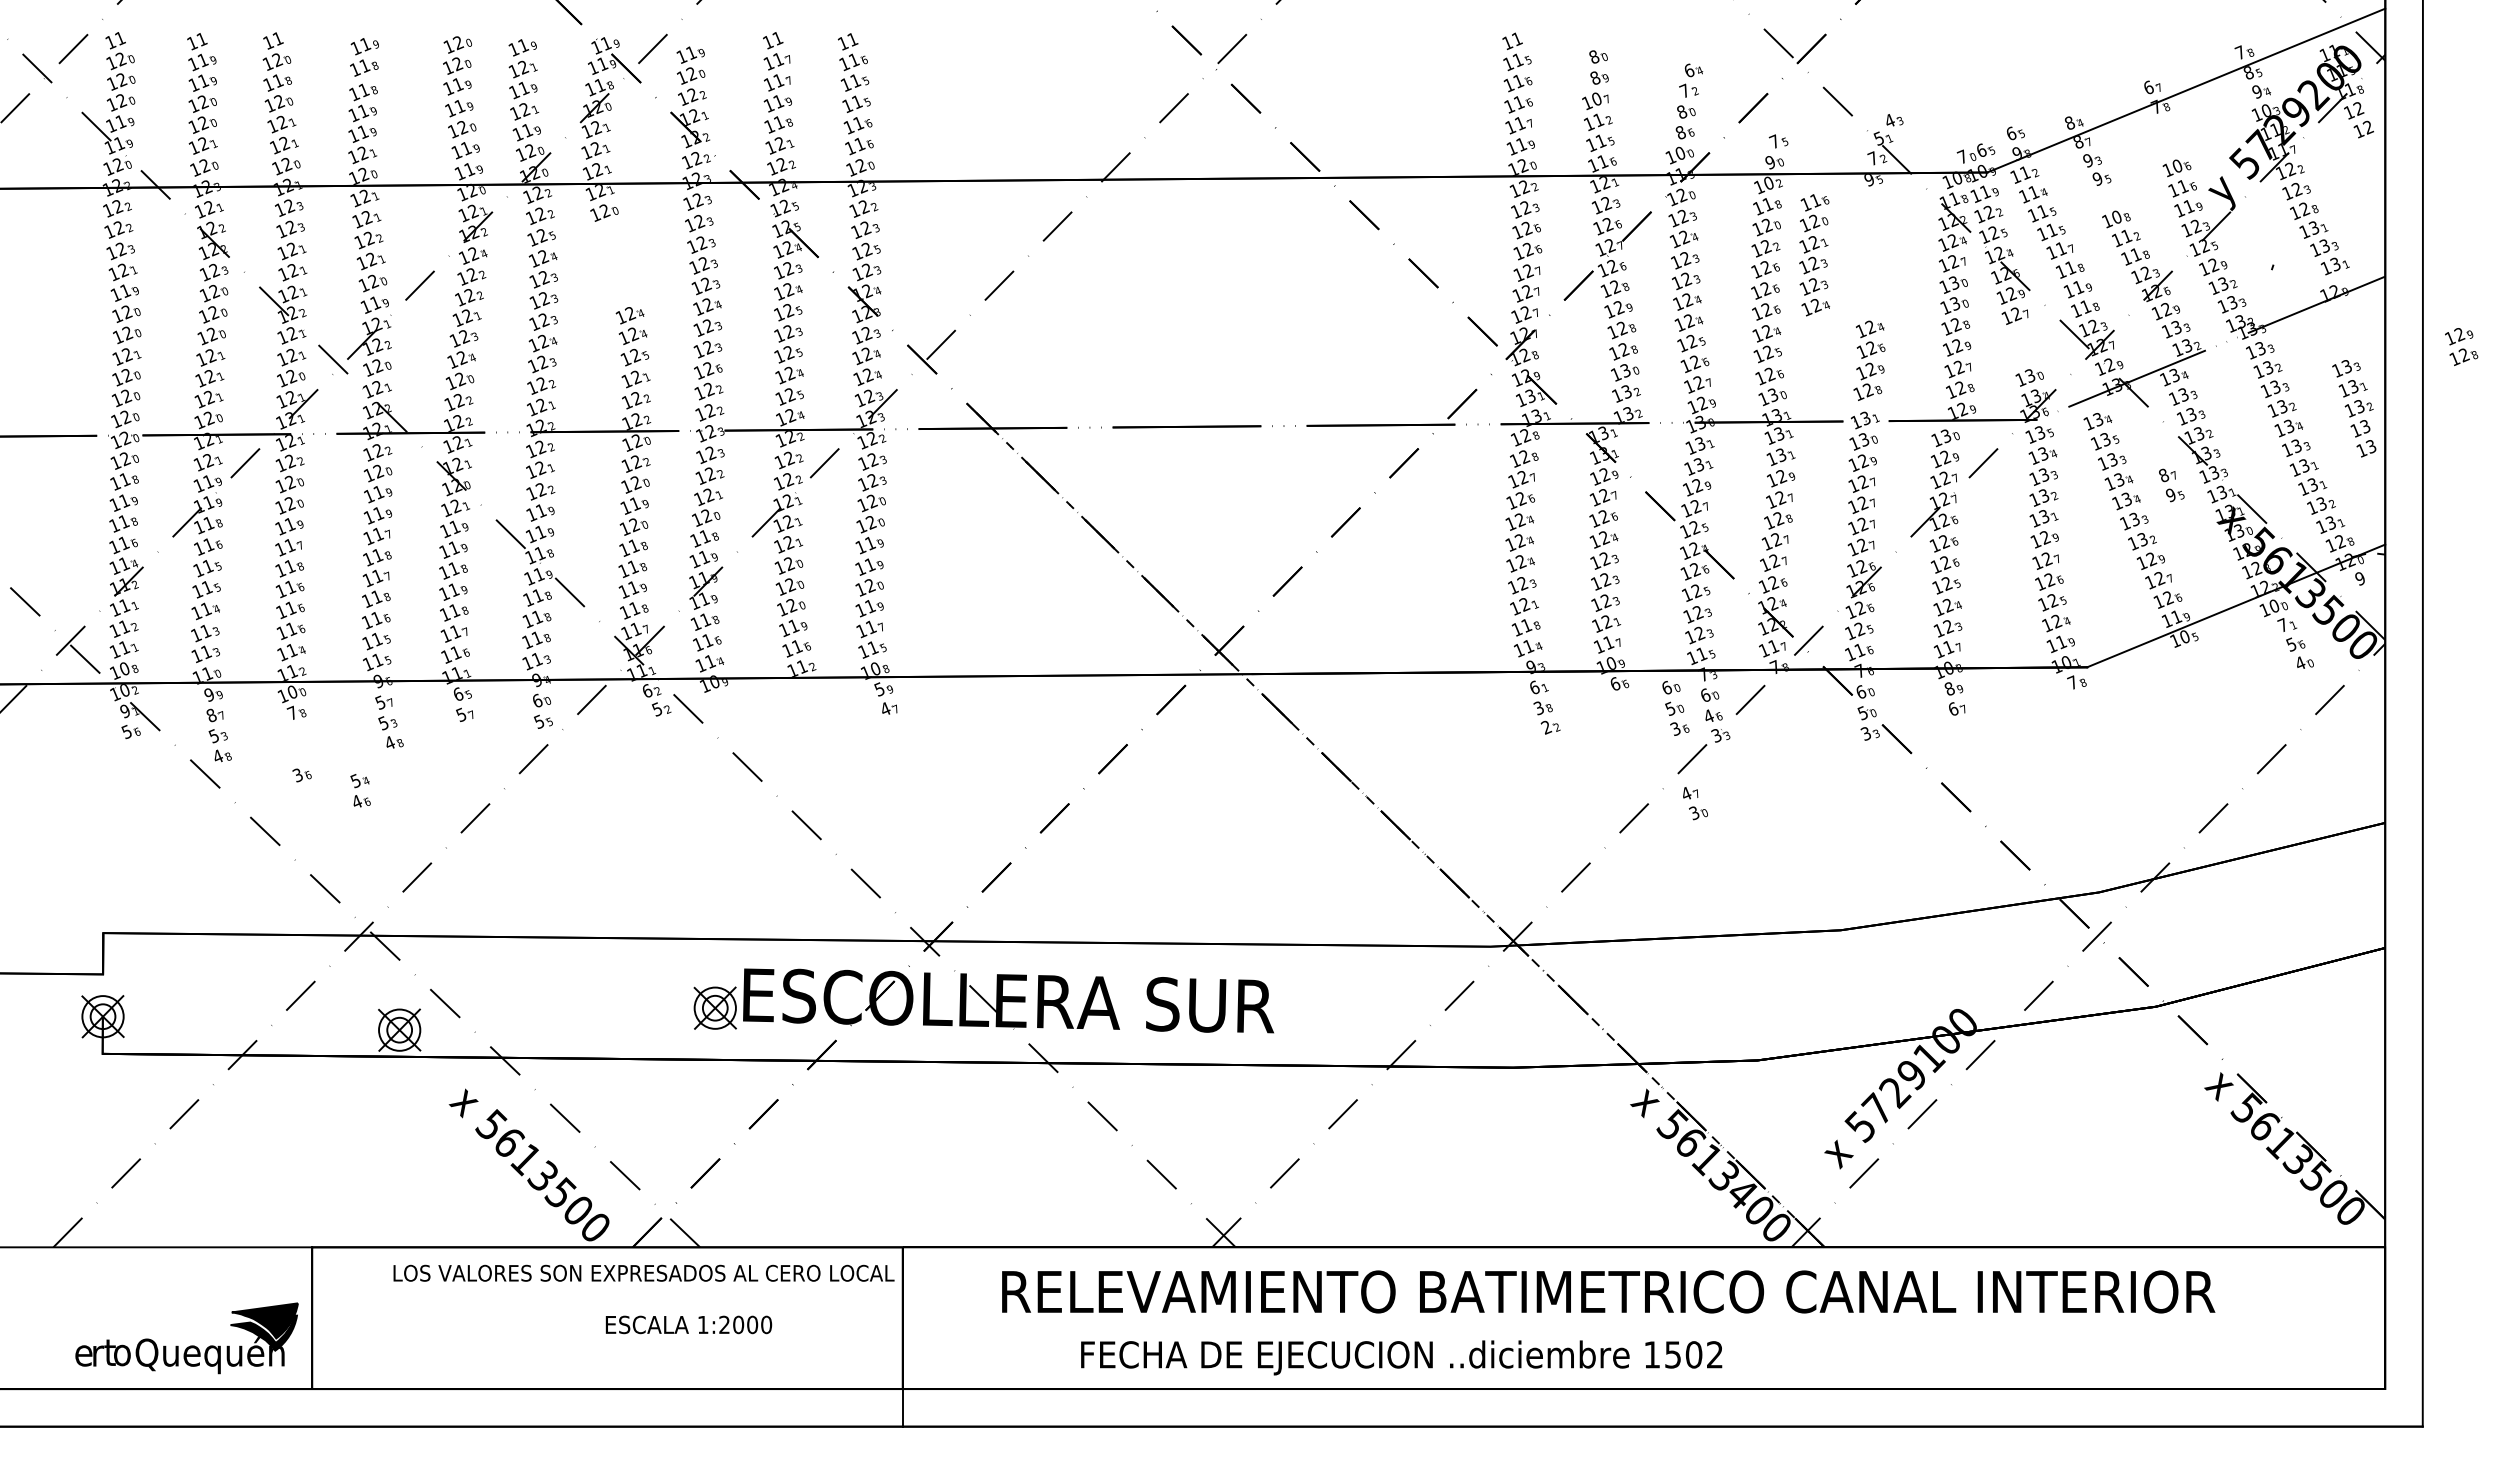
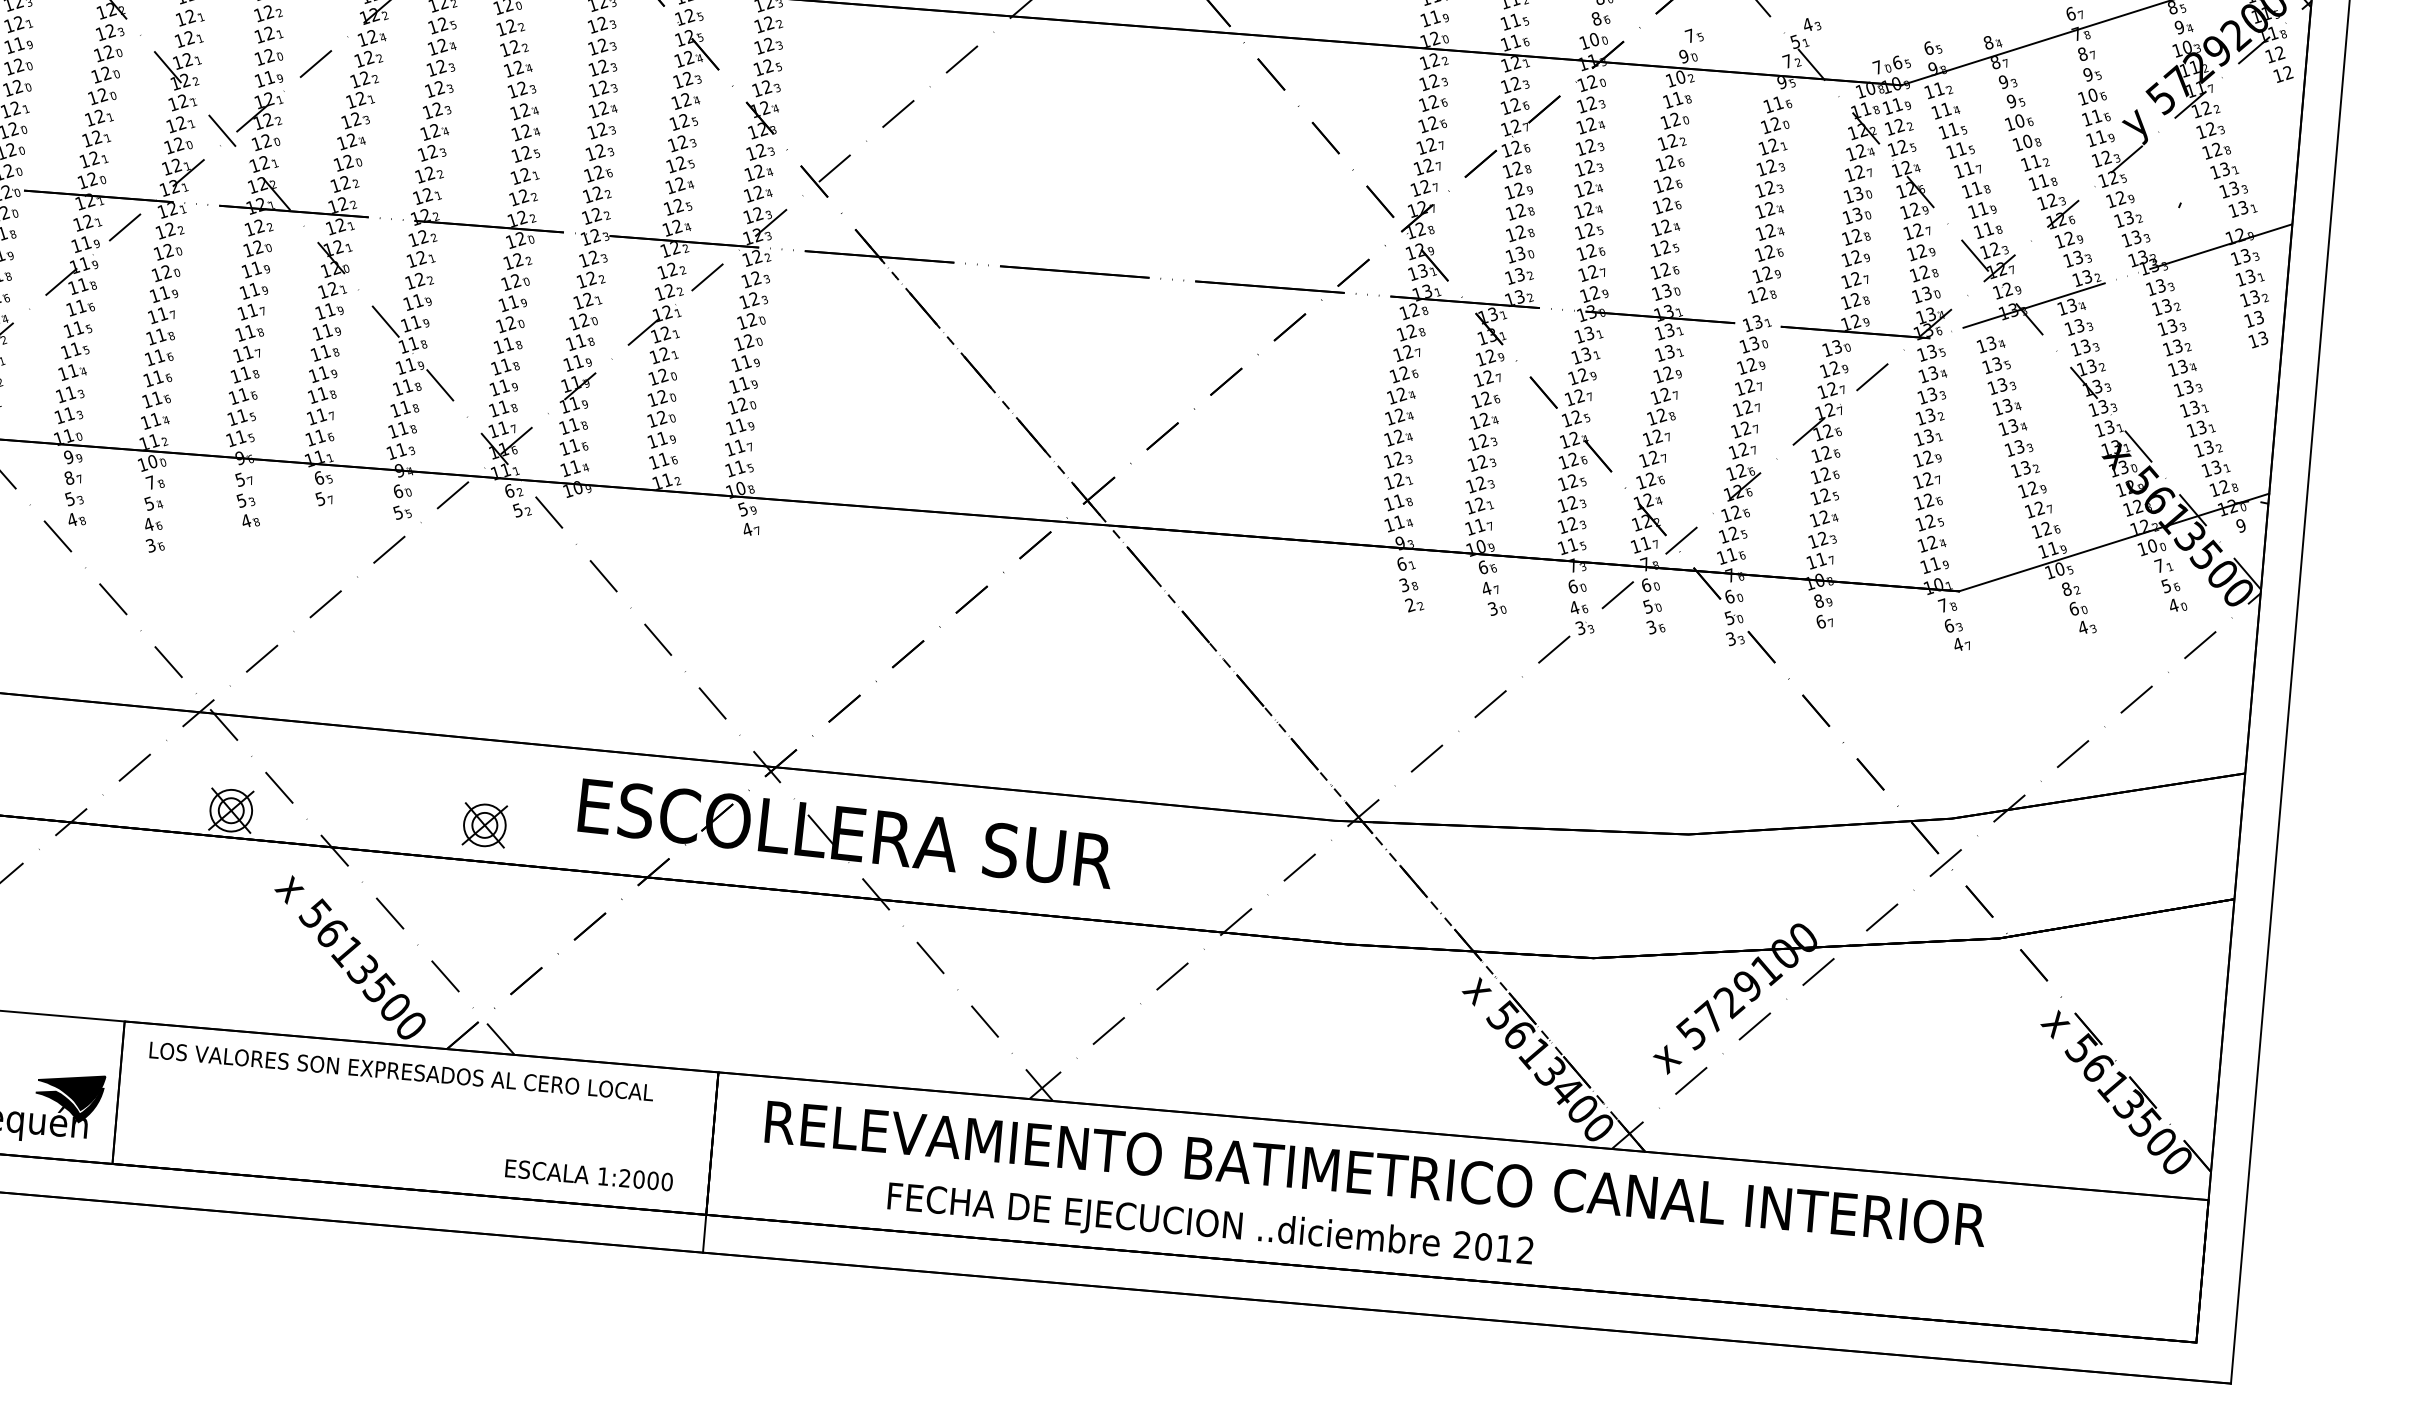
part: (2106, 199) -> (2018, 122), added
part: (1814, 255) -> (1772, 158), moved
part: (617, 264) -> (516, 59), added
part: (2461, 346) -> (1922, 263), moved
part: (2354, 408) -> (2249, 298), moved
part: (2171, 485) -> (2089, 64), moved
part: (2207, 673) -> (2079, 607), added
part: (1675, 708) -> (1653, 606), moved
part: (2089, 710) -> (1957, 634), added
part: (360, 790) -> (153, 513), moved
part: (1695, 803) -> (1494, 599), moved
part: (714, 1007) -> (484, 824), moved
text: (643, 1272) -> (401, 1070), moved
text: (1608, 1291) -> (1375, 1173), moved
text: (688, 1324) -> (588, 1174), moved
text: (1673, 1354) -> (1483, 1246), 1502 -> 2012

